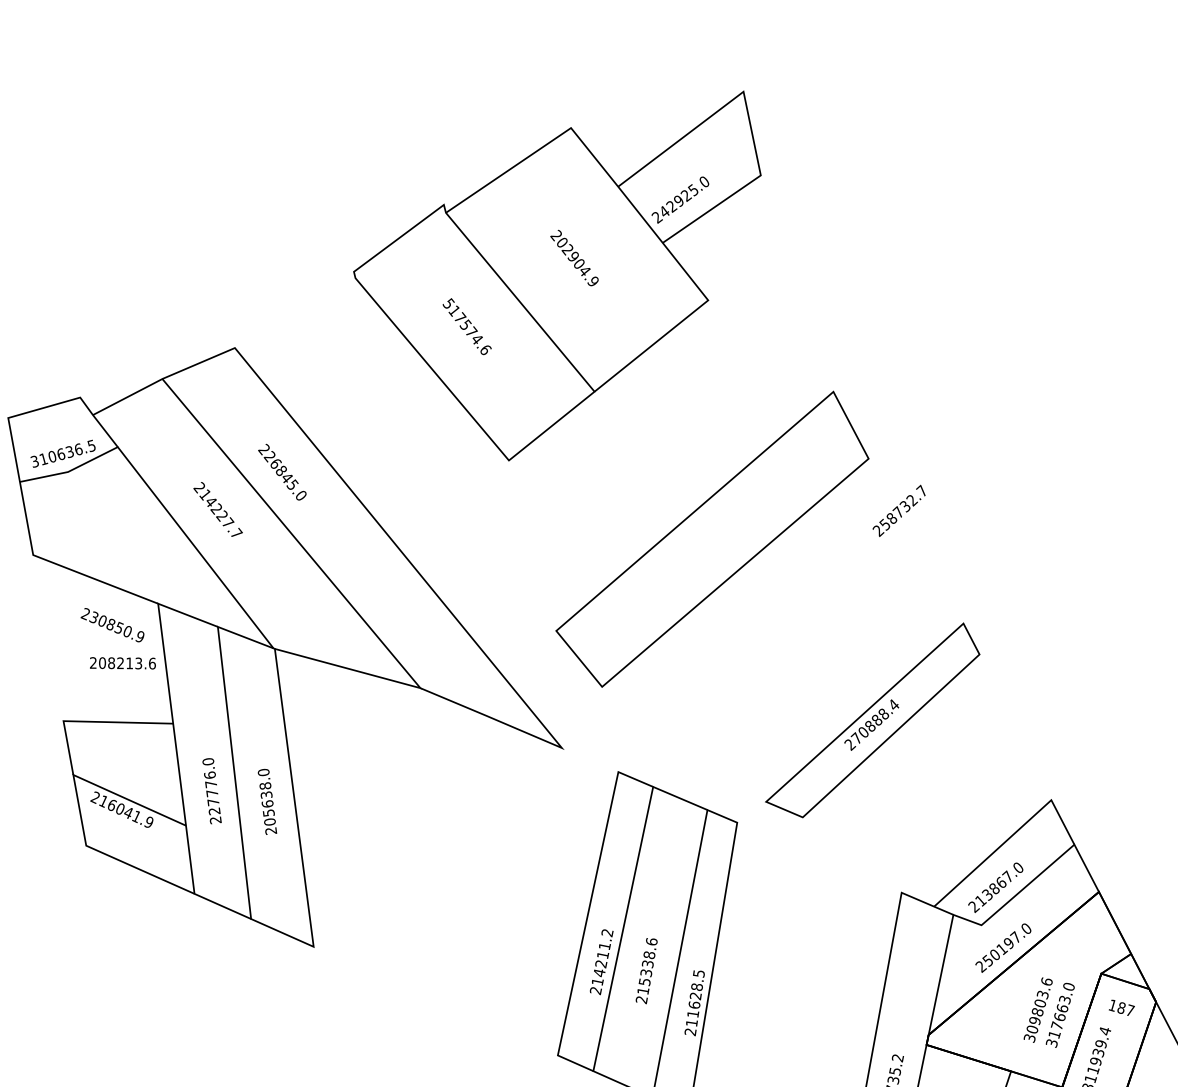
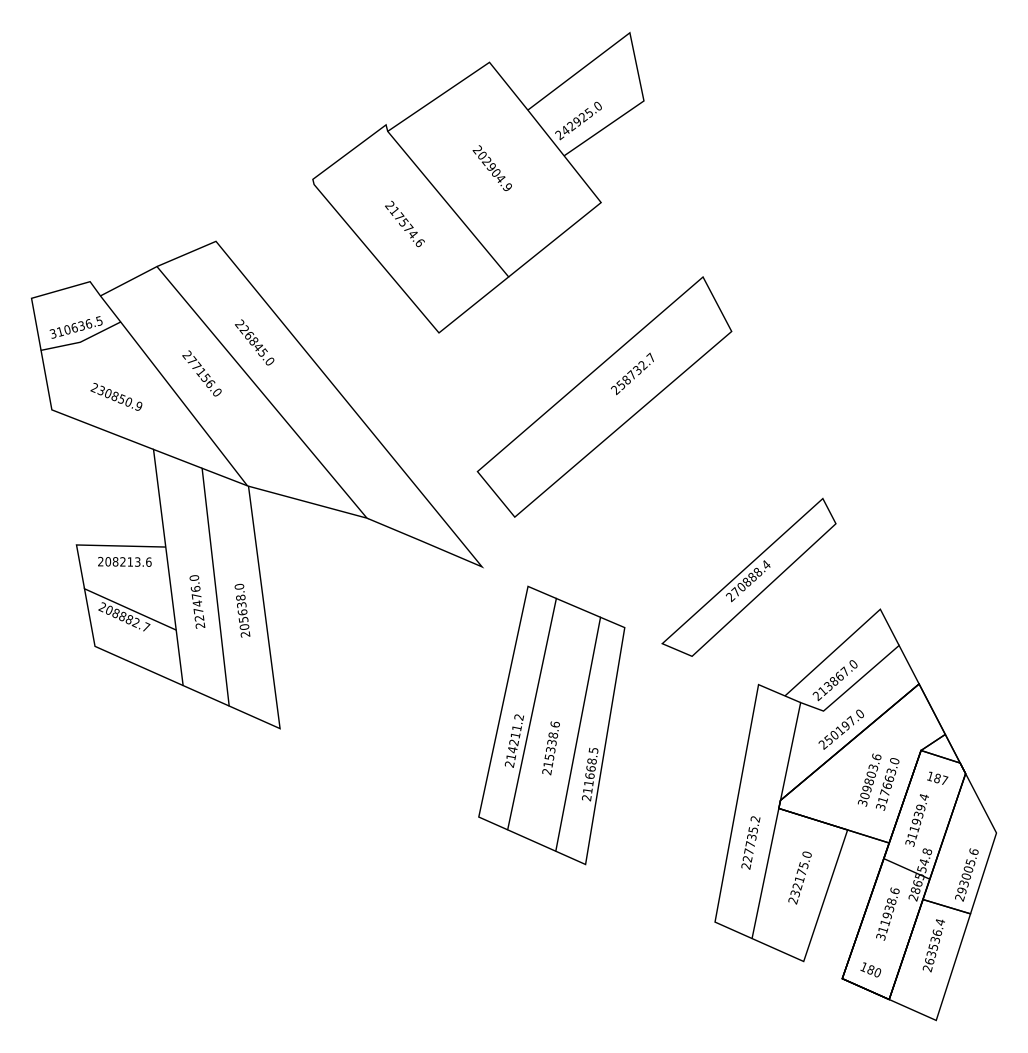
text: (448, 303) -> (389, 205), 517574.6 -> 217574.6
text: (899, 510) -> (632, 373), moved
text: (220, 514) -> (204, 376), 214227.7 -> 277156.0
text: (112, 624) -> (116, 396), moved
text: (122, 662) -> (124, 561), moved
text: (872, 719) -> (748, 576), moved
text: (212, 793) -> (197, 603), 227776.0 -> 227476.0
text: (126, 811) -> (127, 618), 216041.9 -> 208882.7
text: (695, 995) -> (590, 768), 211628.5 -> 211668.5

